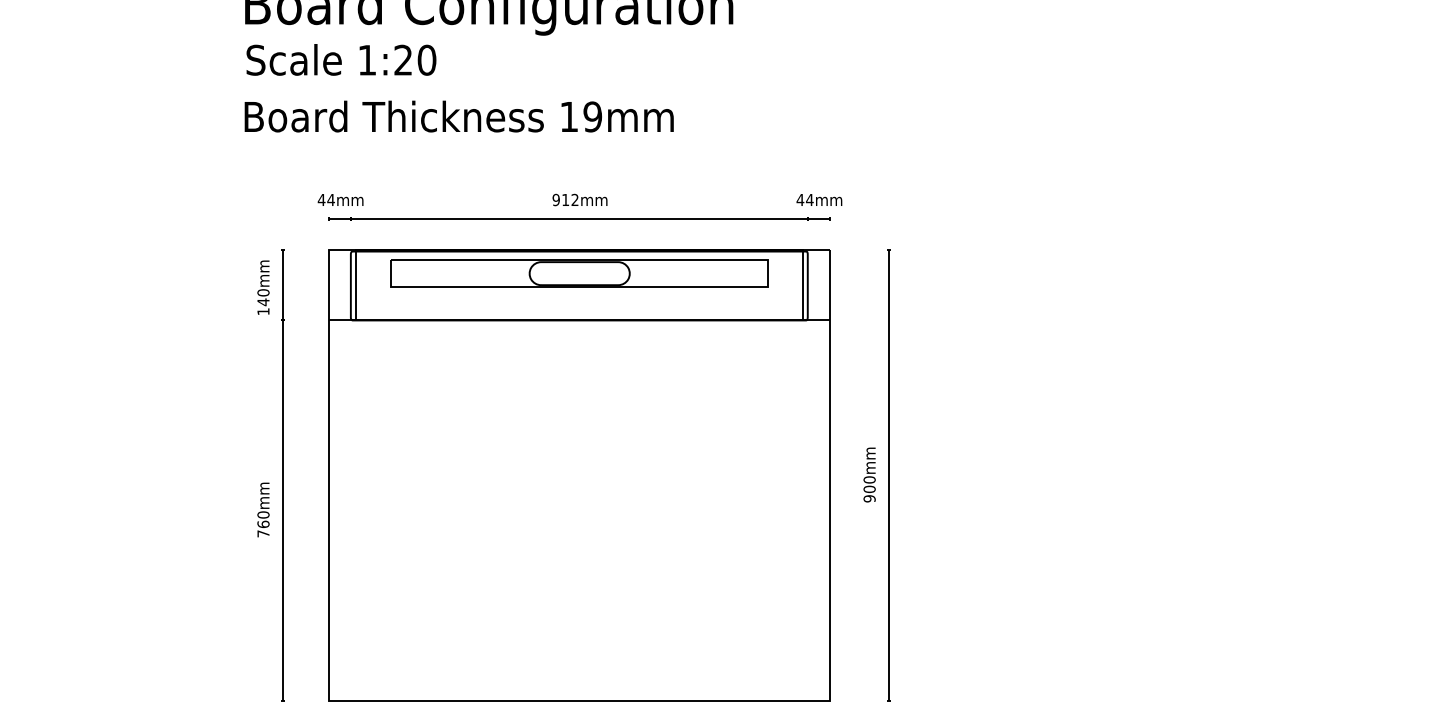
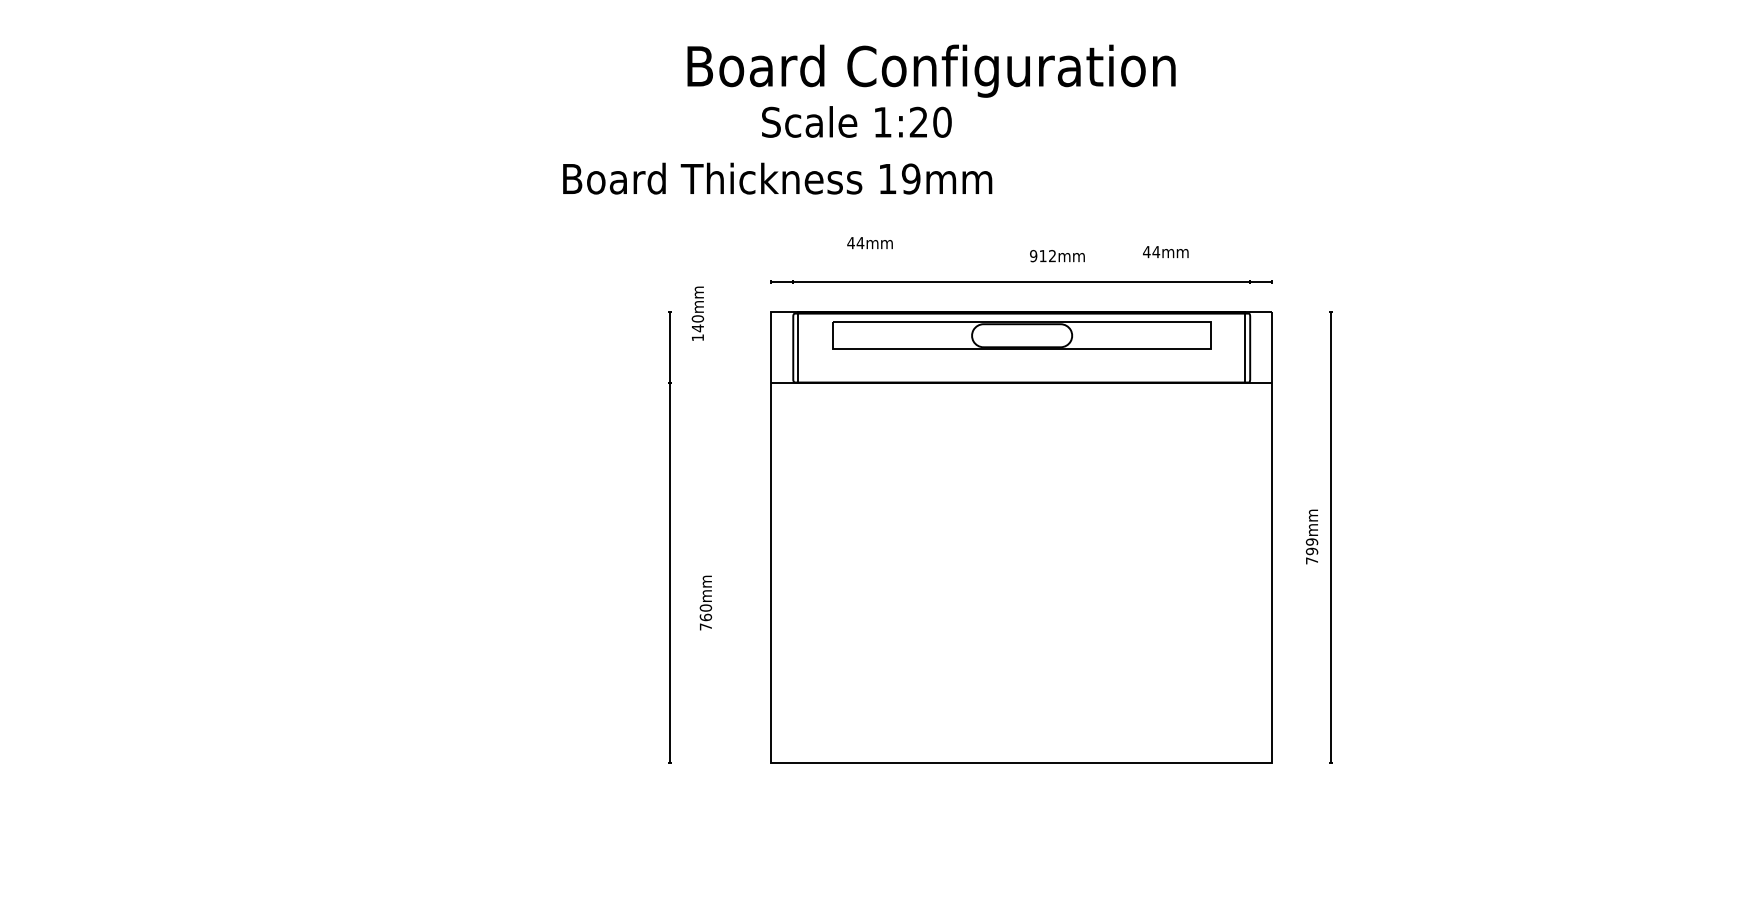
text: (341, 59) -> (856, 121), moved
text: (459, 116) -> (777, 178), moved
text: (340, 200) -> (869, 243), moved
text: (580, 200) -> (1057, 256), moved
text: (819, 200) -> (1165, 252), moved
text: (263, 287) -> (697, 313), moved
part: (282, 475) -> (669, 537), moved
text: (869, 489) -> (1311, 551), 900mm -> 799mm
text: (263, 509) -> (705, 602), moved

